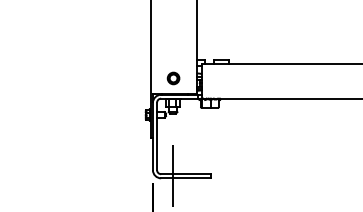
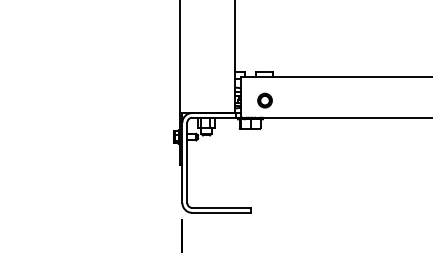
part: (173, 78) -> (264, 100), moved
line: (173, 176) -> (206, 210), removed

